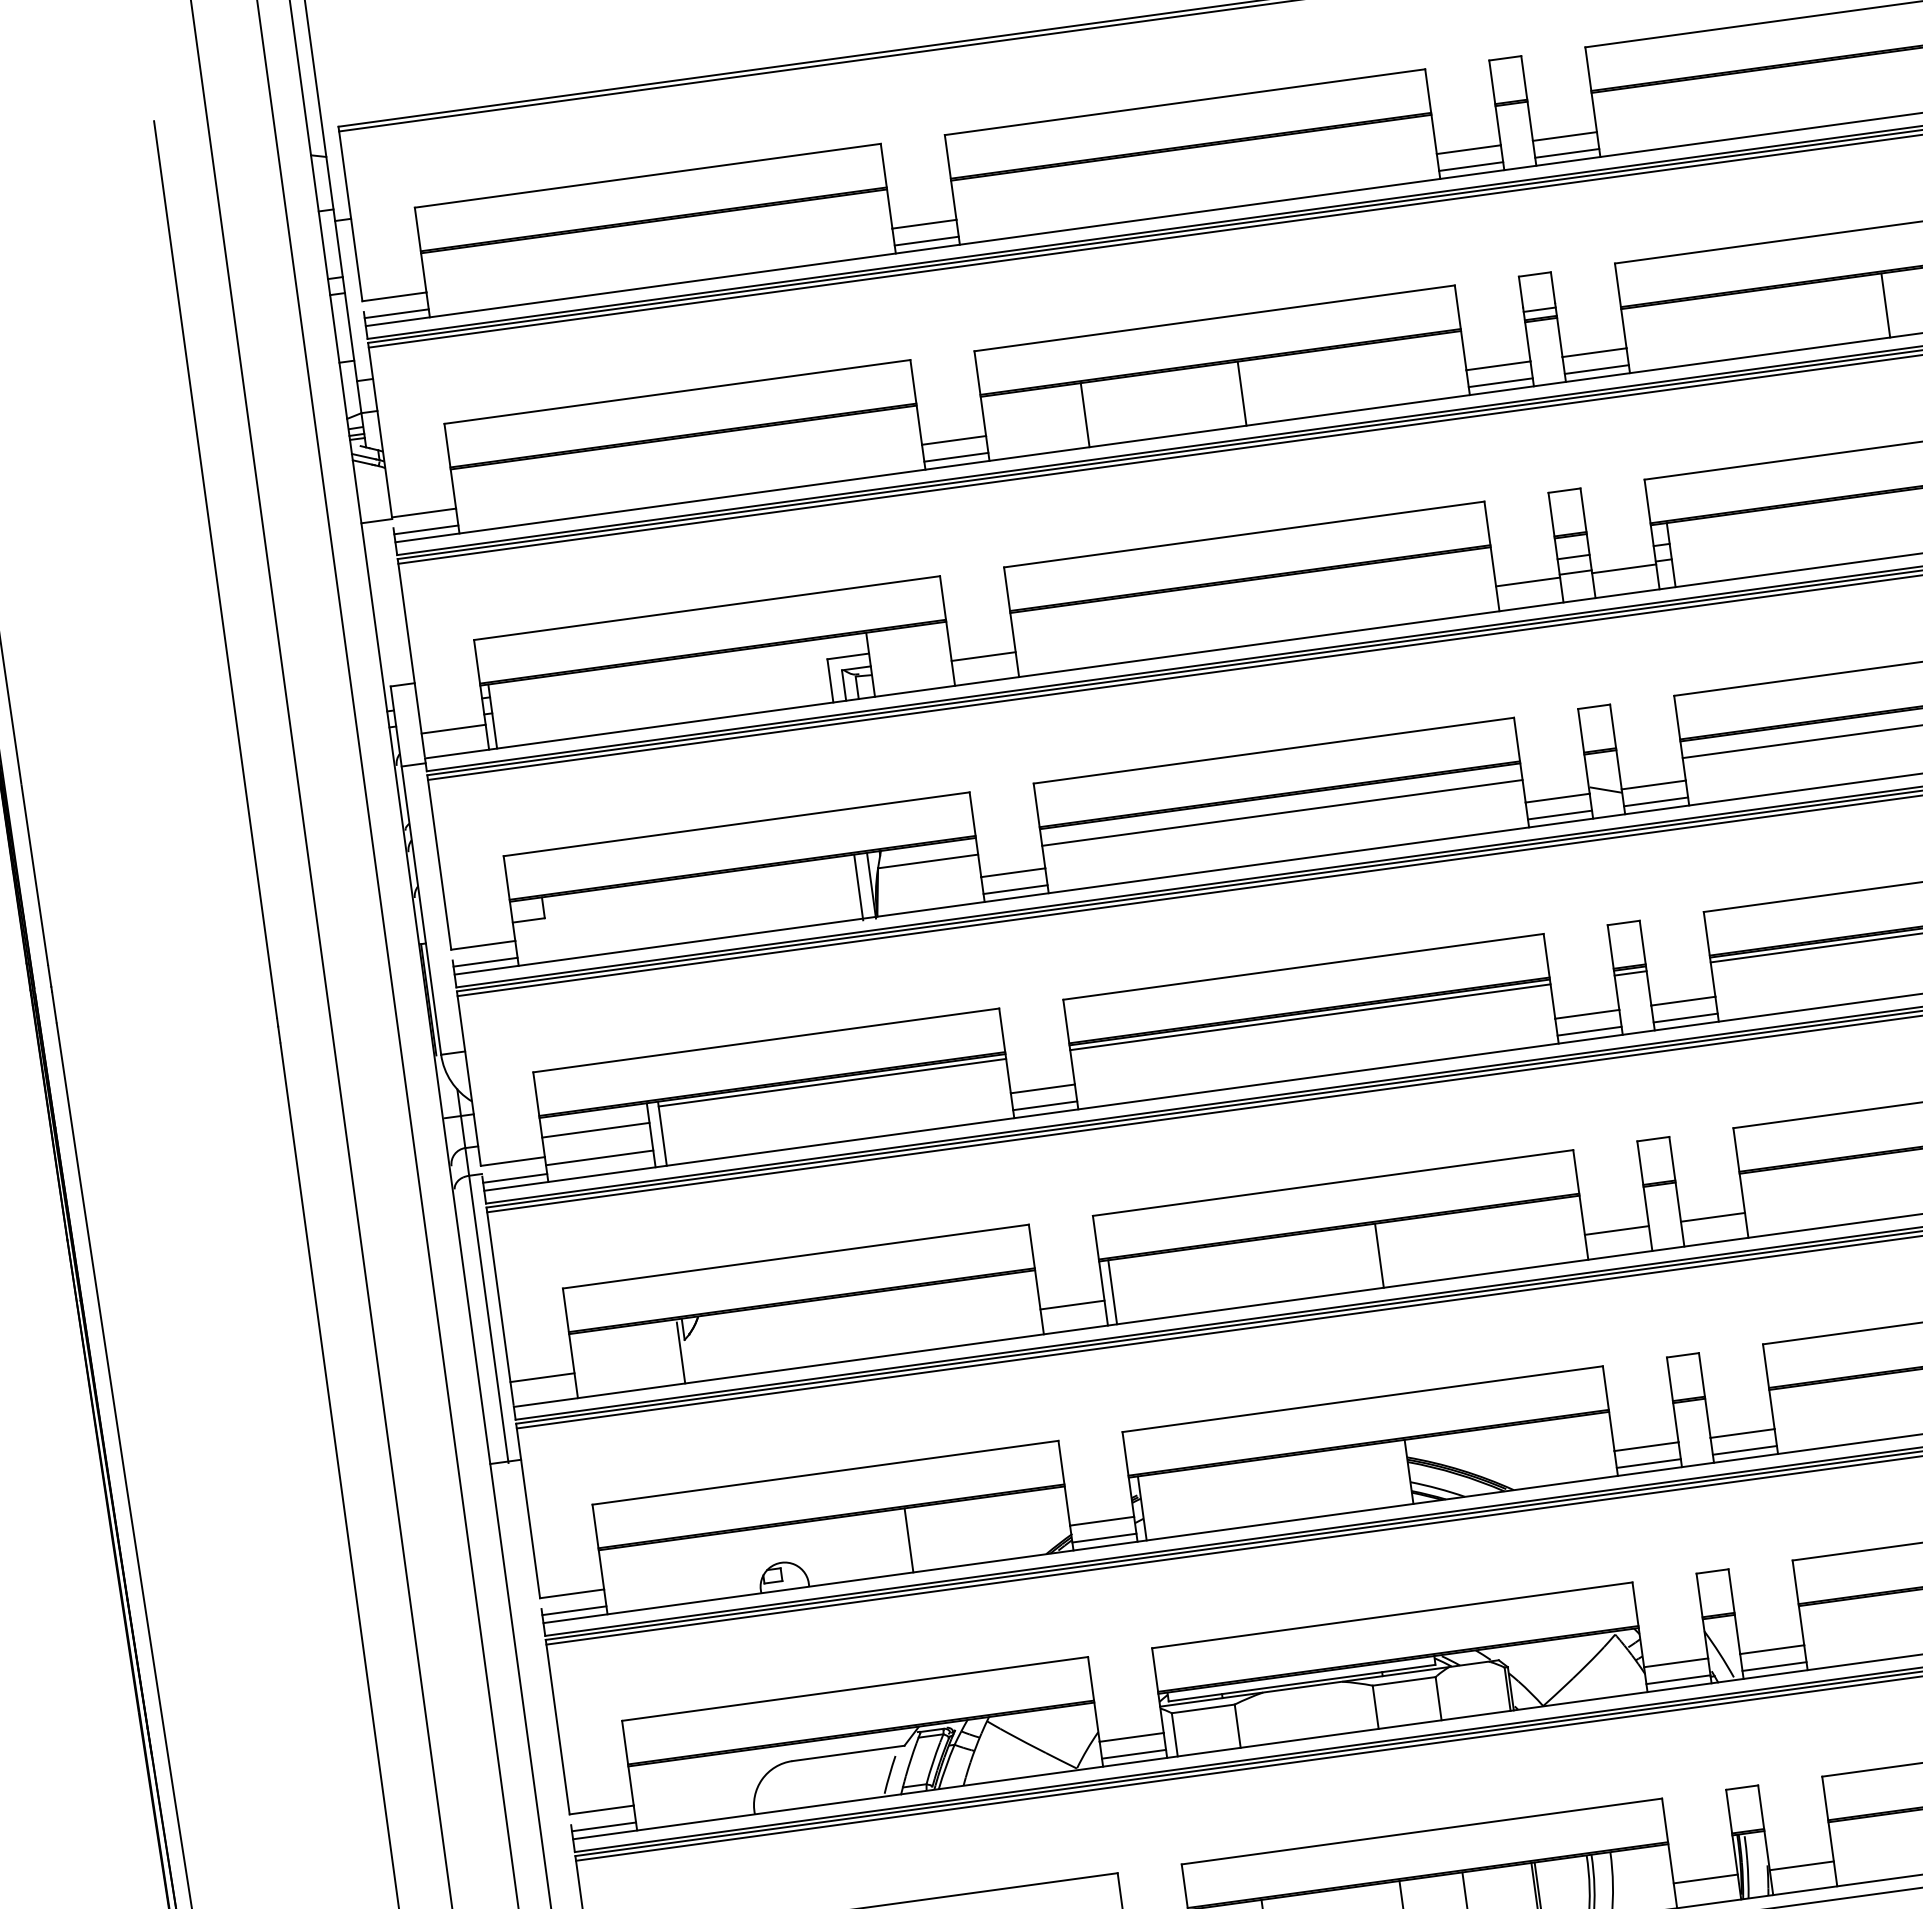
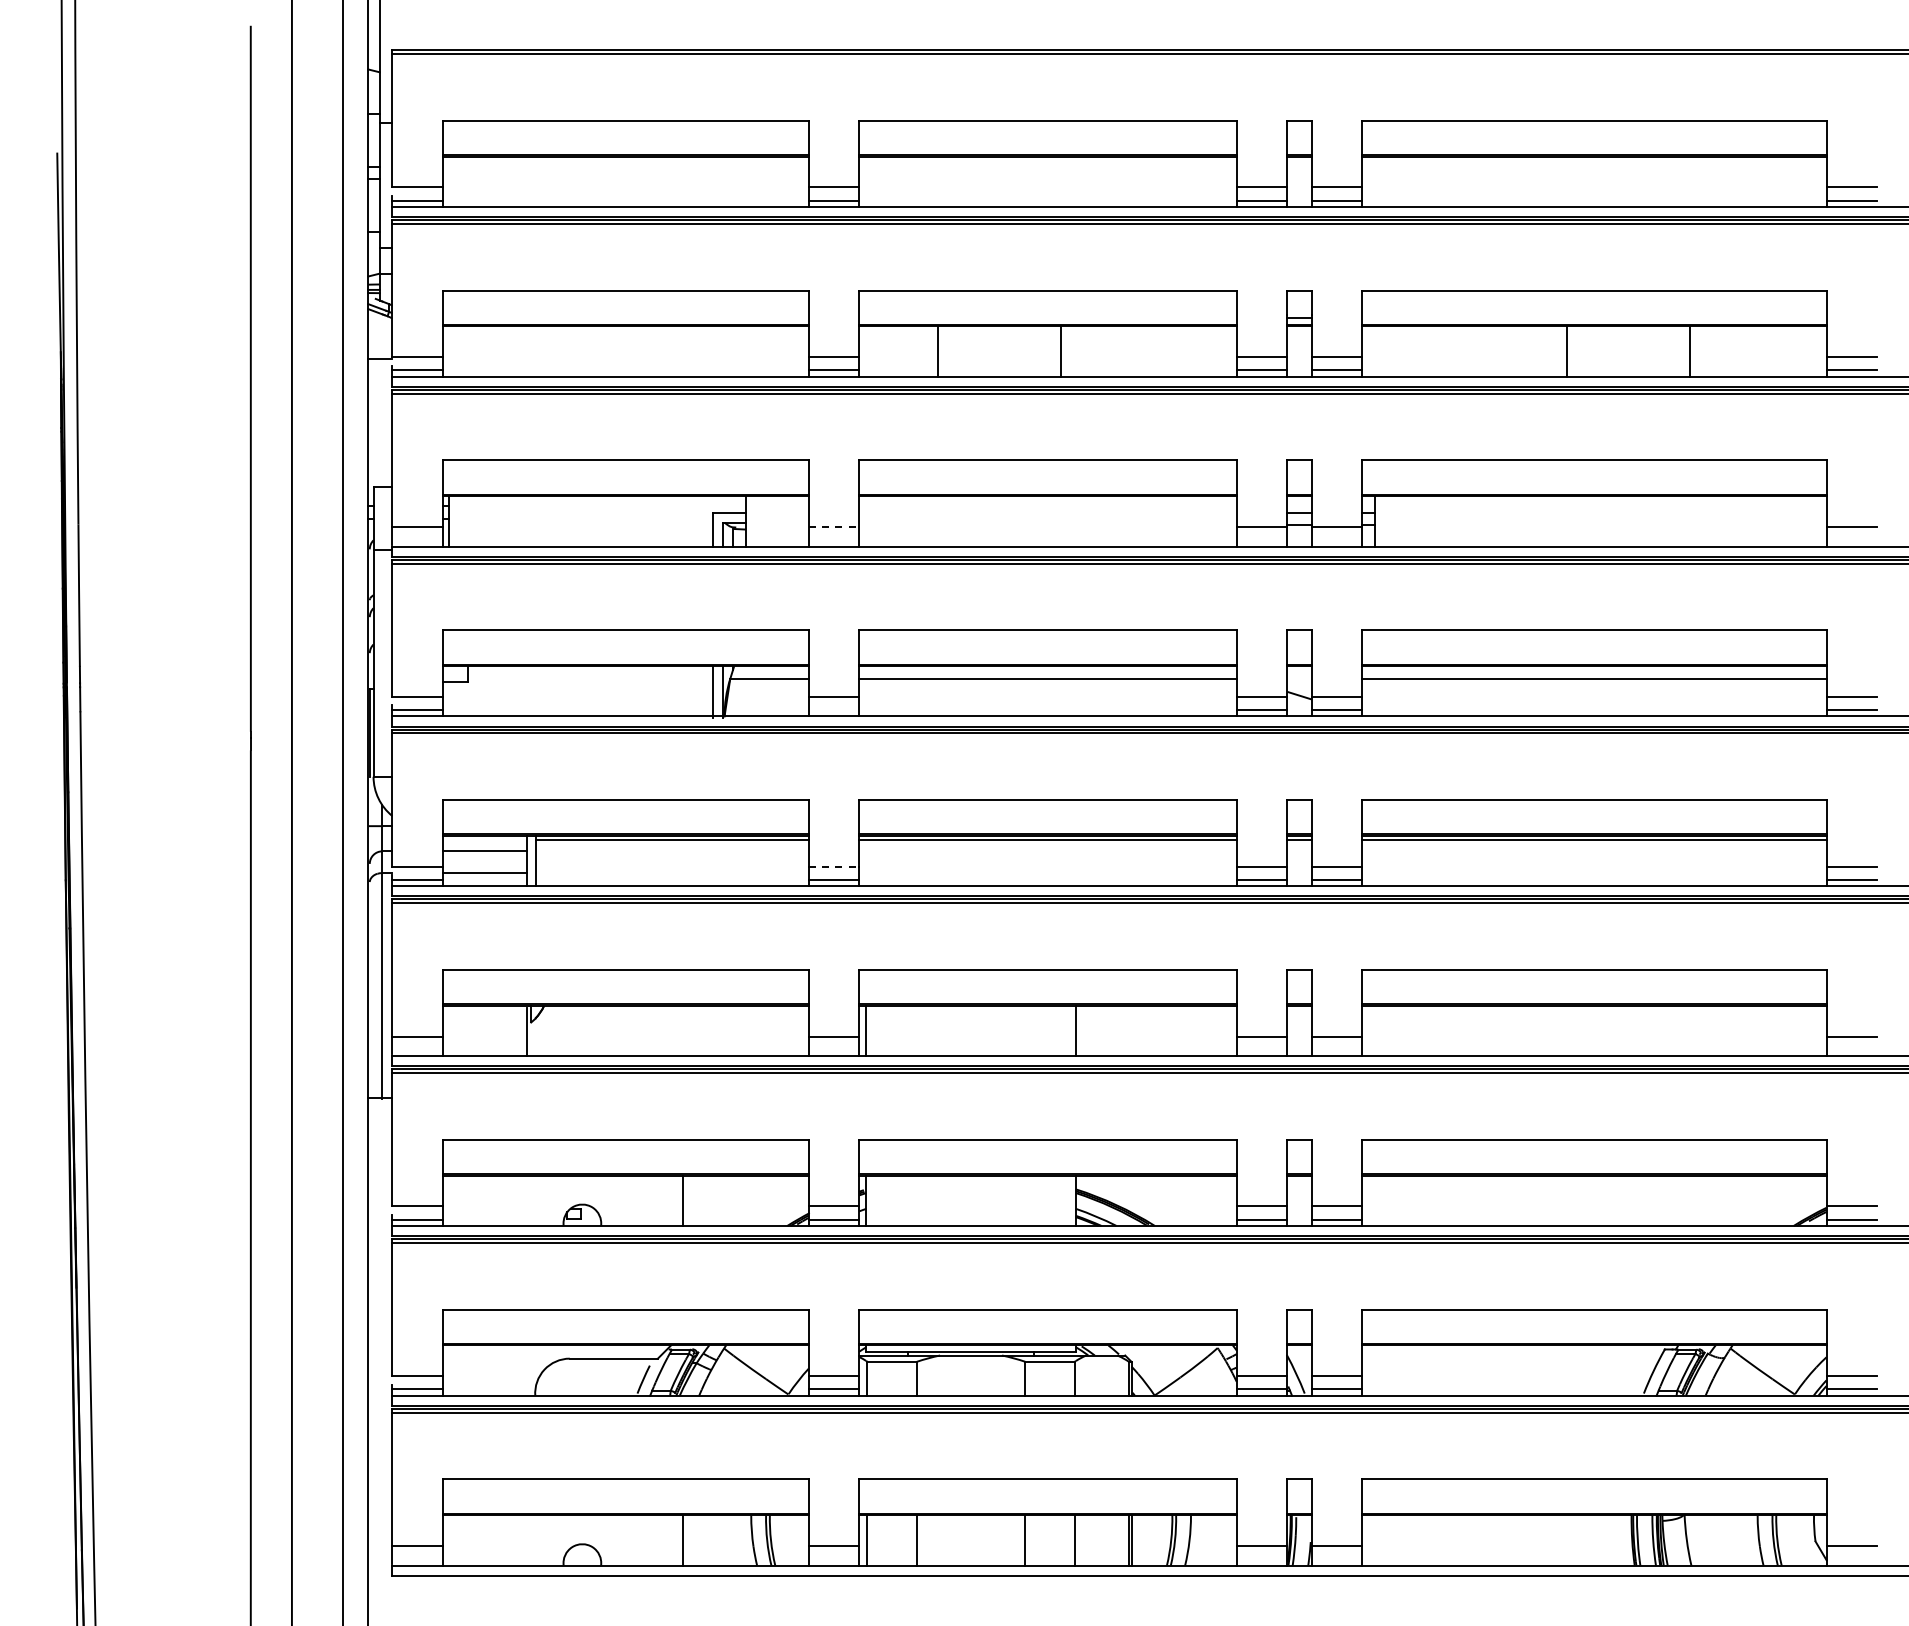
line: (984, 657) -> (834, 527), solid -> dashed
line: (1015, 890) -> (833, 710), removed
line: (1043, 1088) -> (834, 866), solid -> dashed

